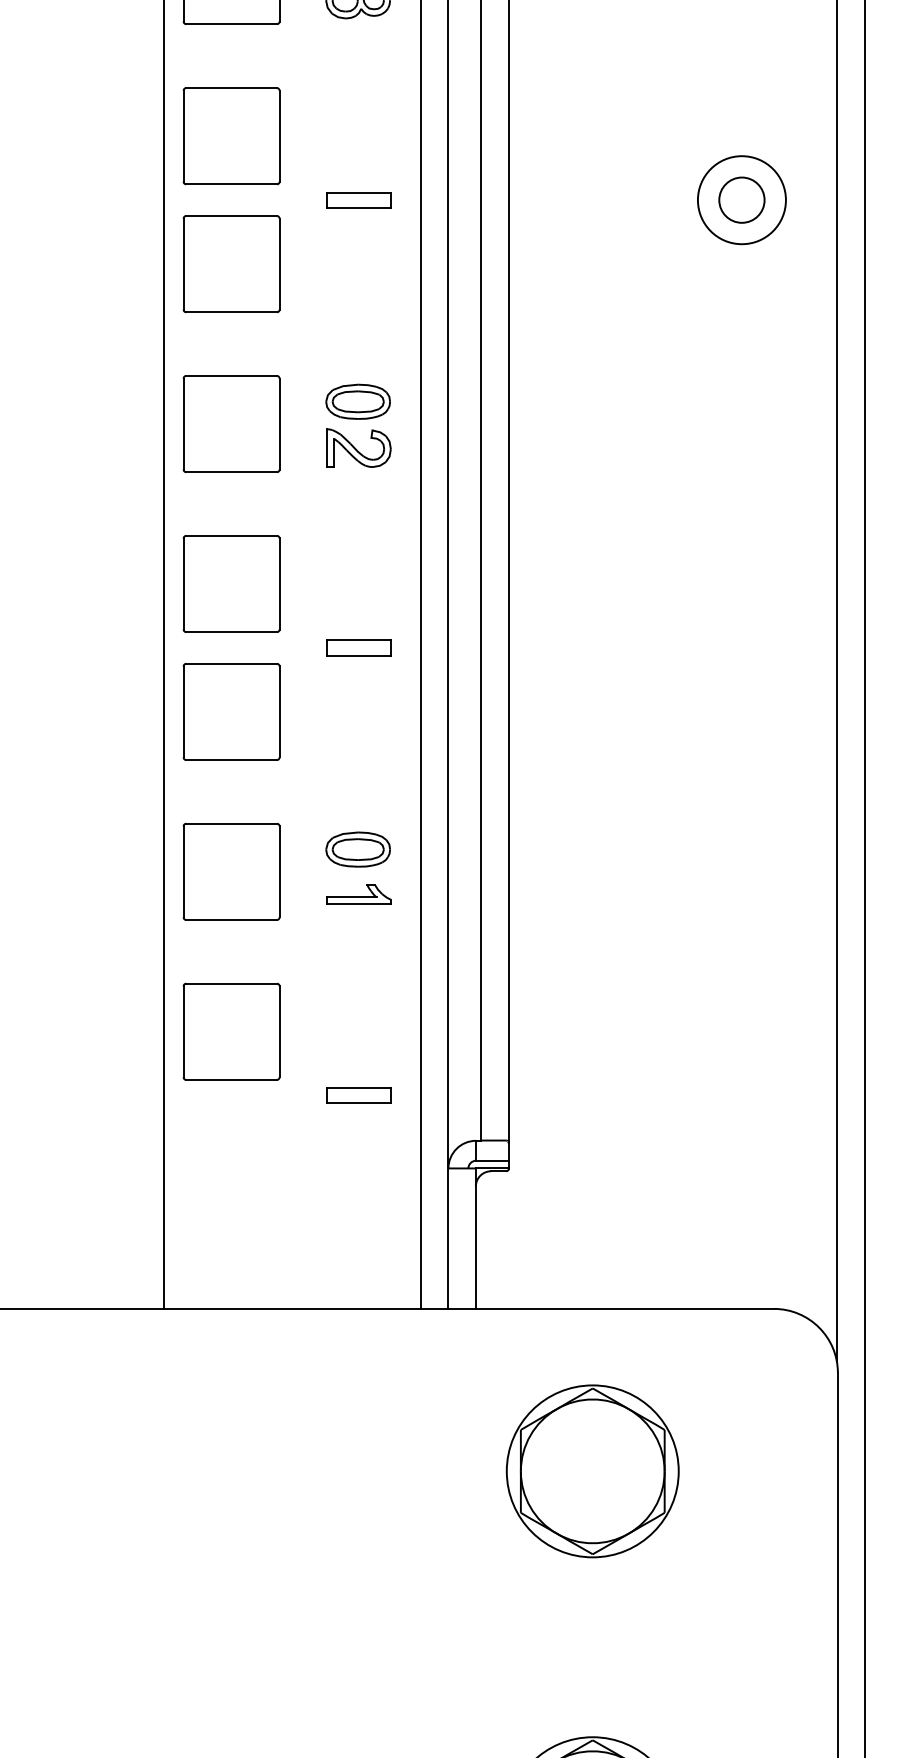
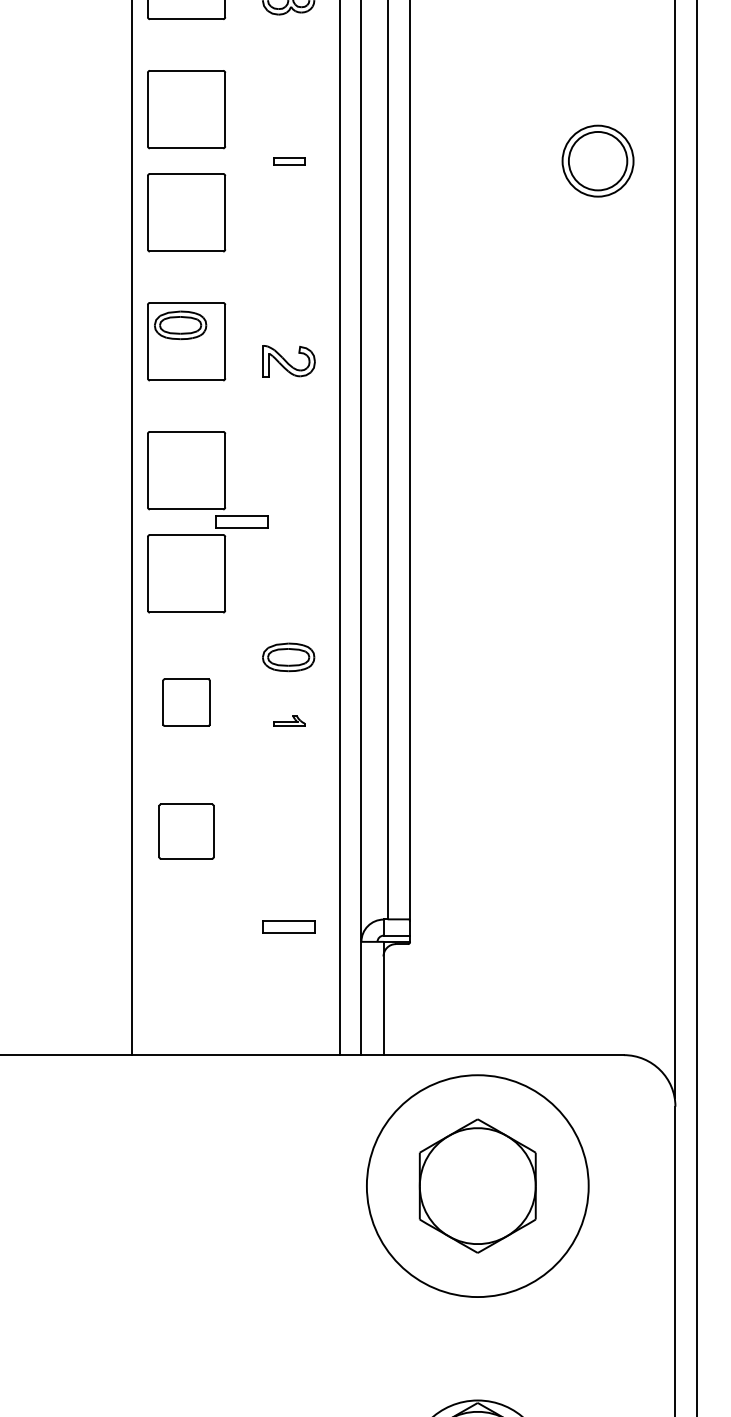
circle: (741, 199) -> (597, 160), size x1.6
part: (358, 200) -> (288, 161), size x0.6
part: (357, 401) -> (180, 325), moved
part: (358, 647) -> (242, 521), moved
part: (357, 849) -> (288, 657), moved
part: (231, 871) -> (186, 702), size x0.6
part: (358, 894) -> (288, 720), size x0.6
part: (231, 1031) -> (186, 831), size x0.7
part: (358, 1095) -> (288, 926), moved
circle: (592, 1471) -> (477, 1186), size x1.6

